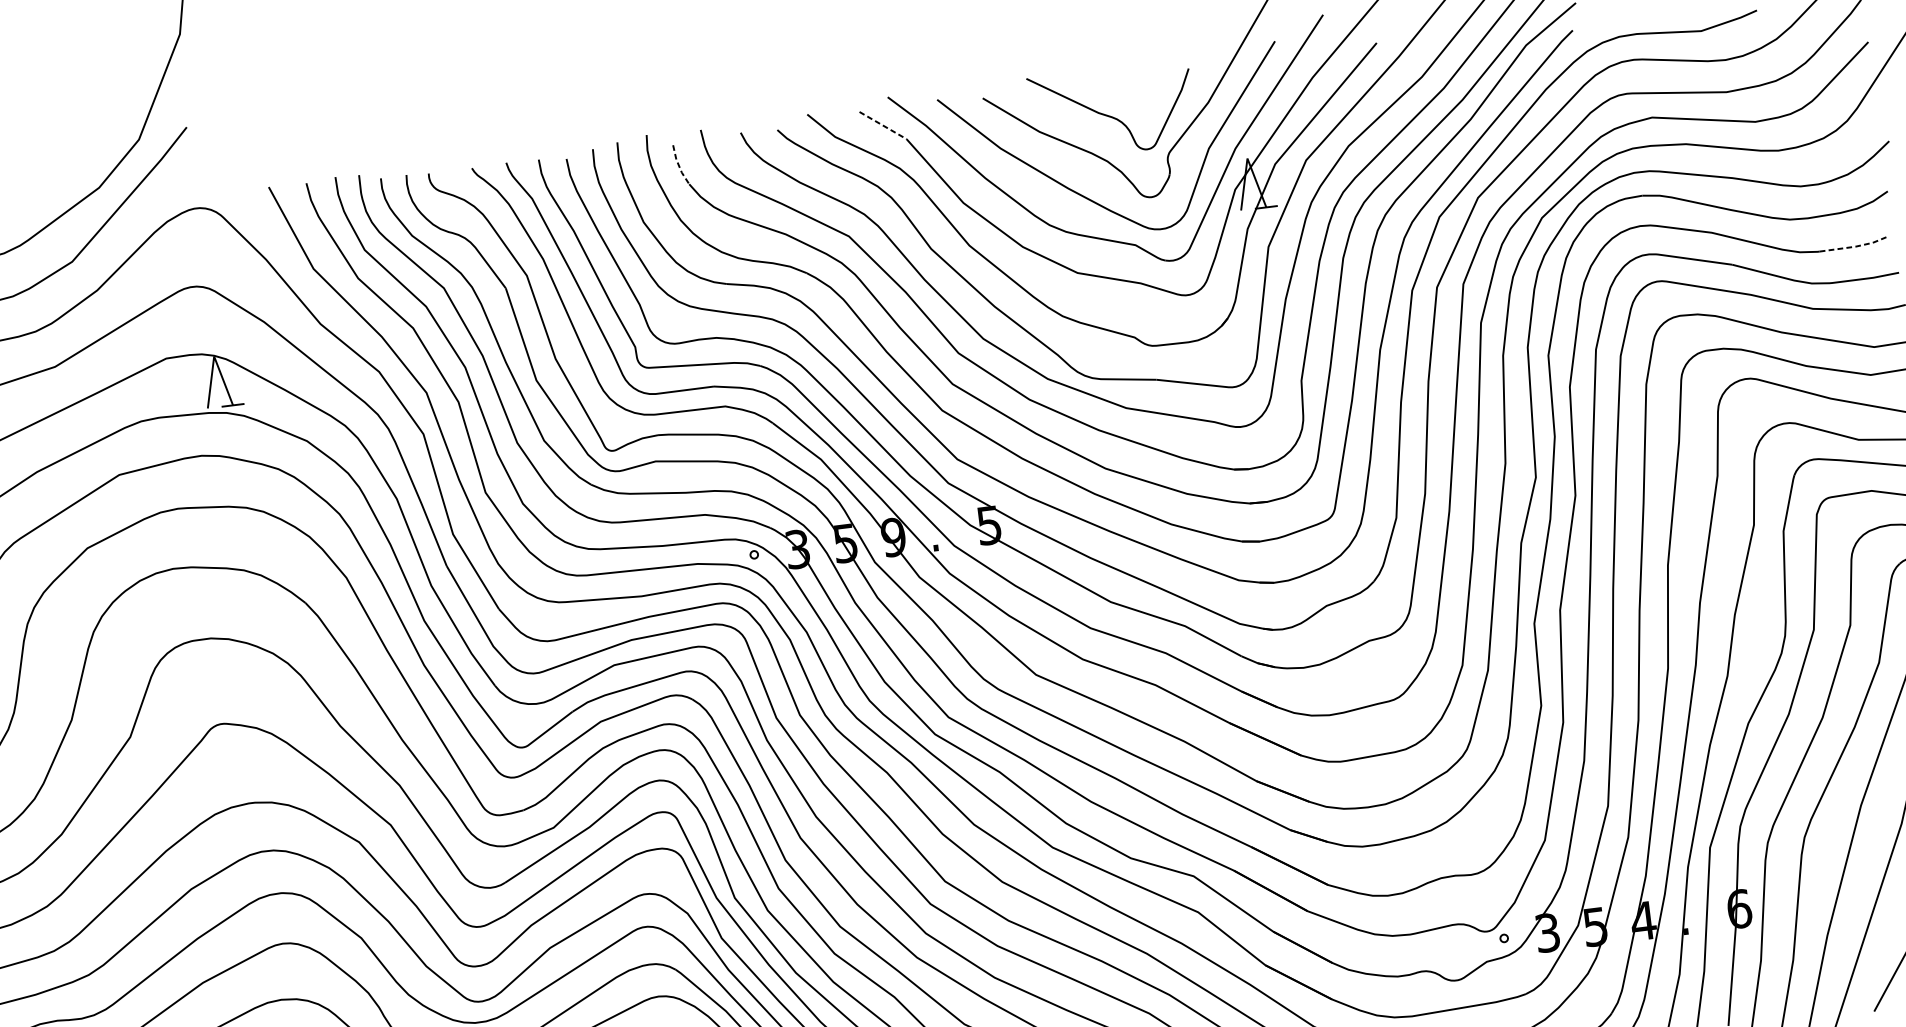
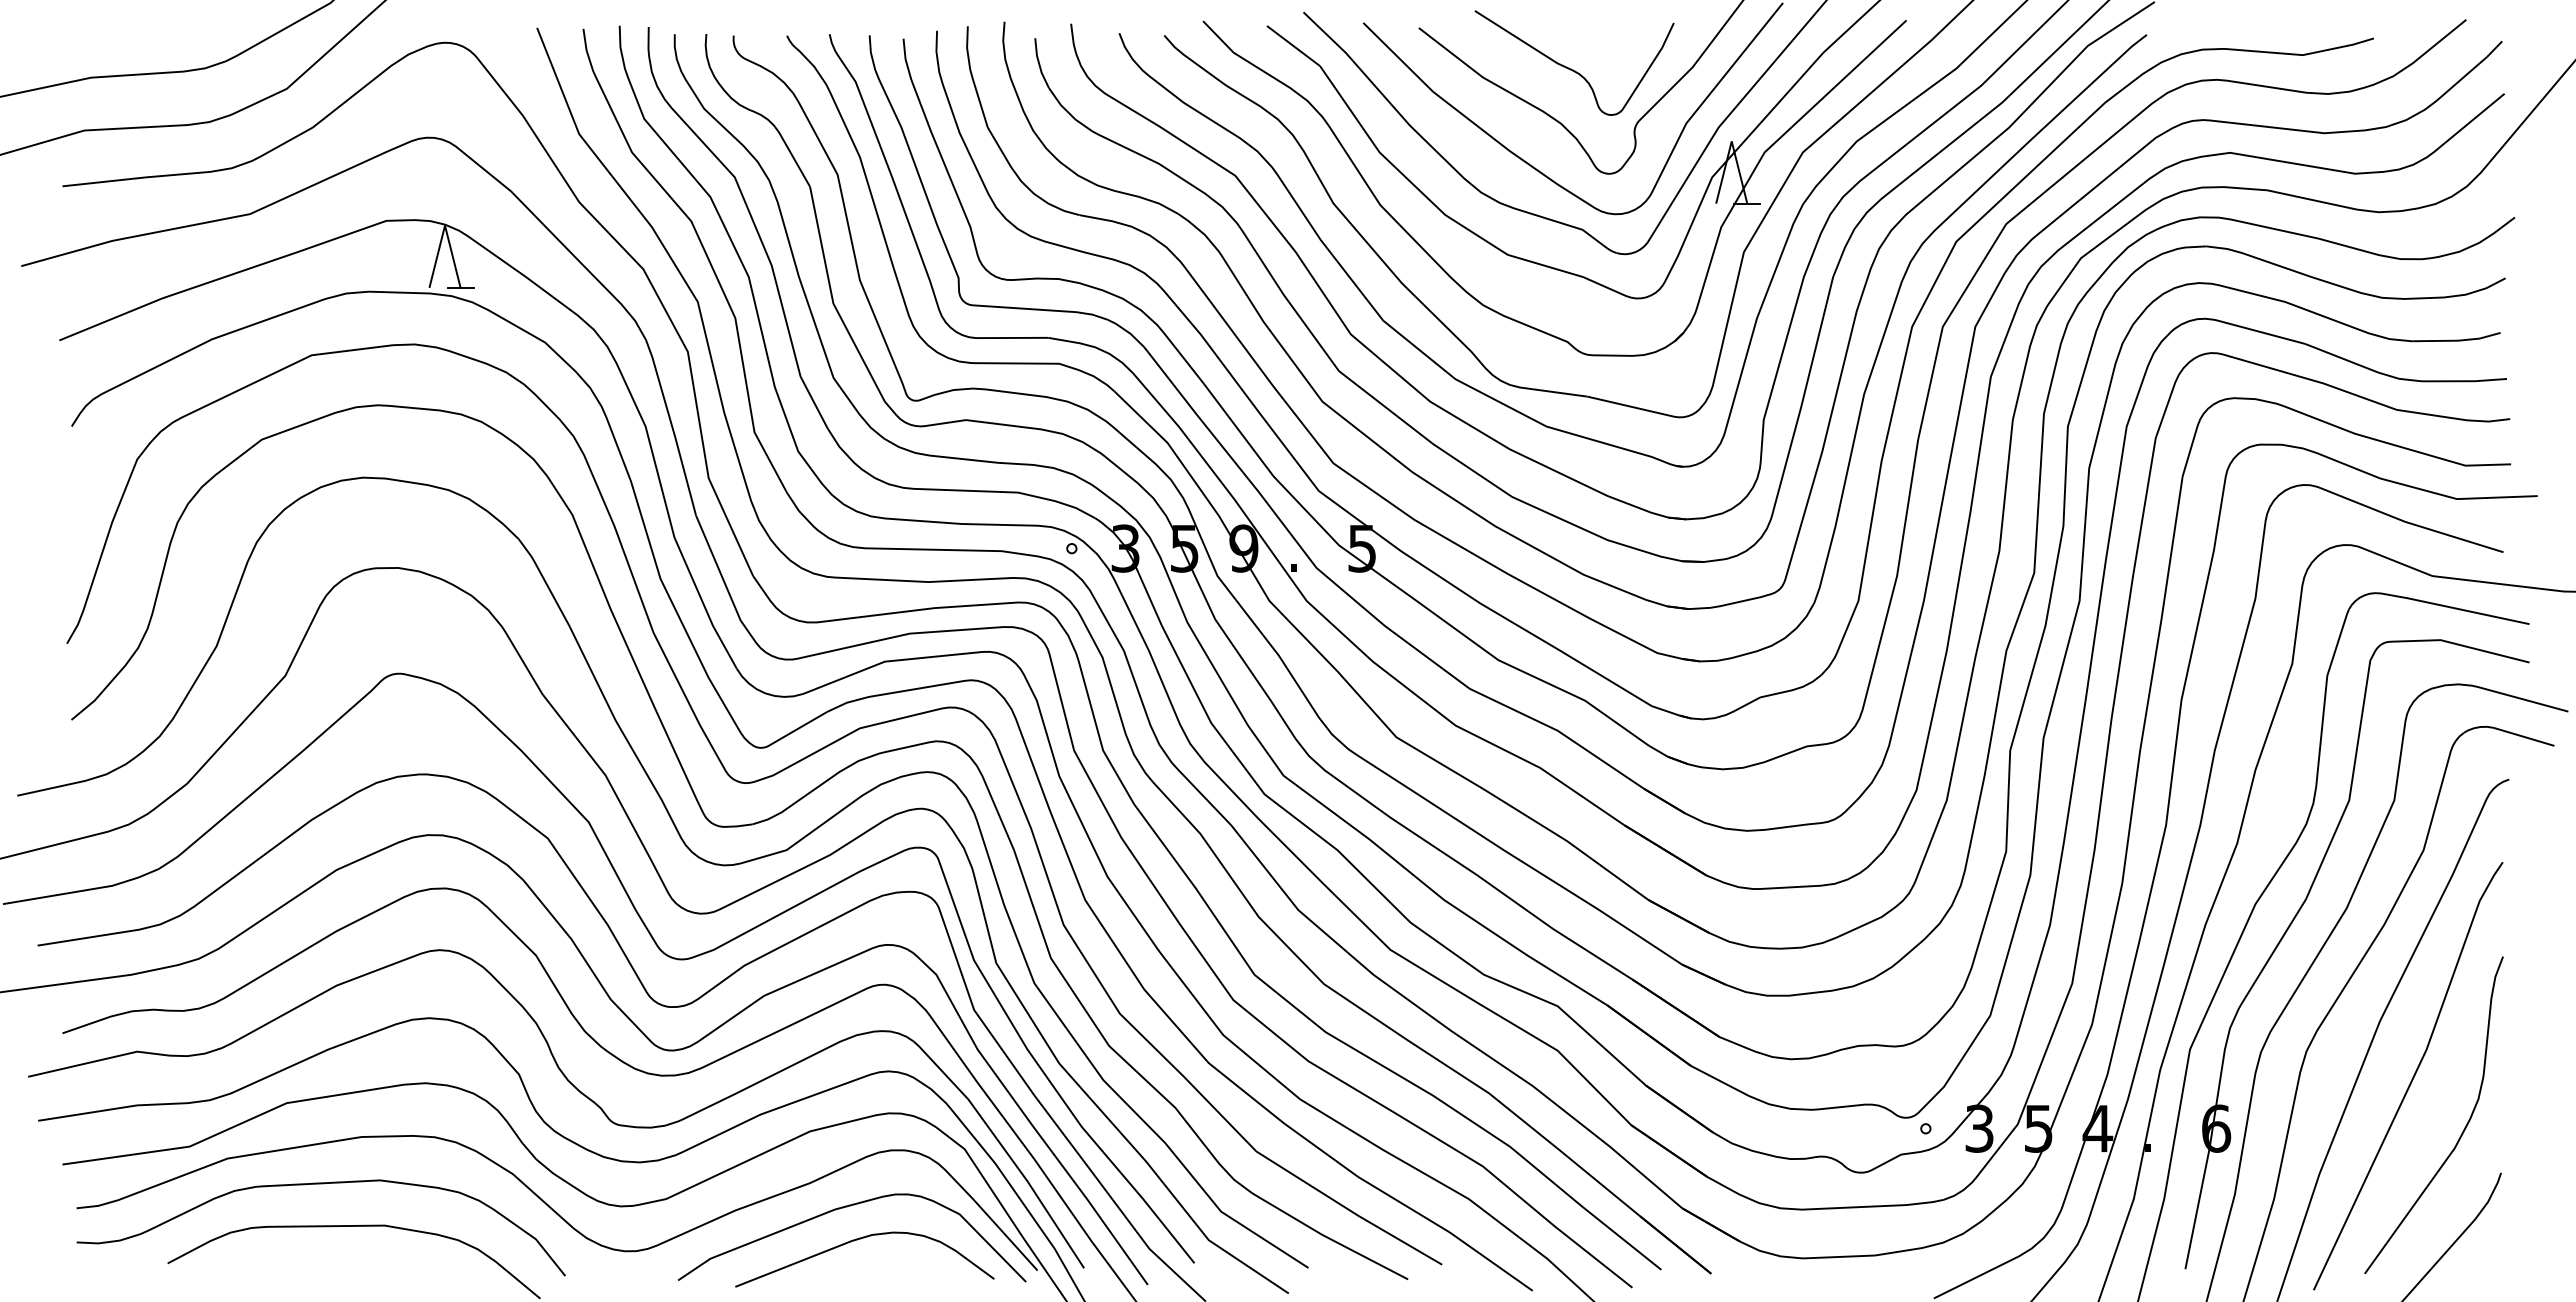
line: (883, 125) -> (1293, 46), dashed -> solid
line: (679, 166) -> (1039, 64), dashed -> solid
line: (1855, 246) -> (2458, 340), dashed -> solid

